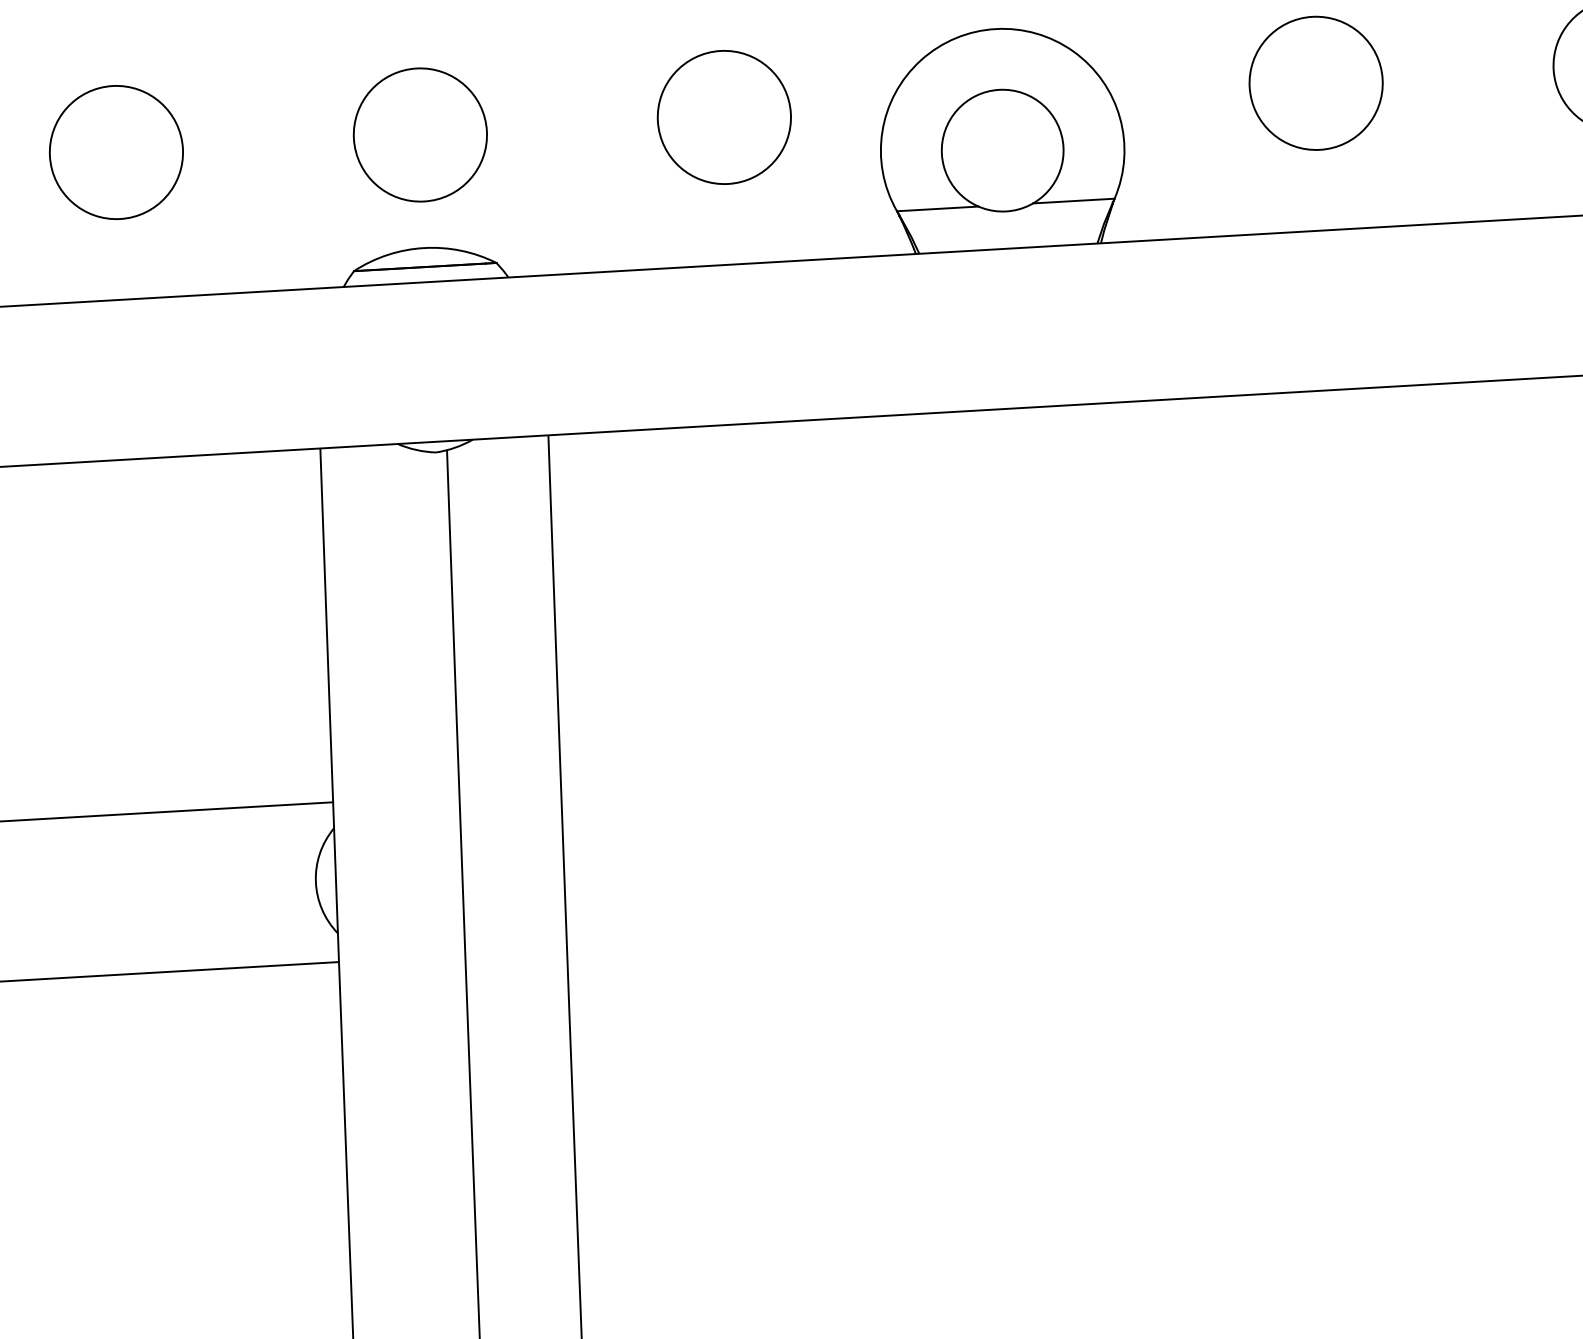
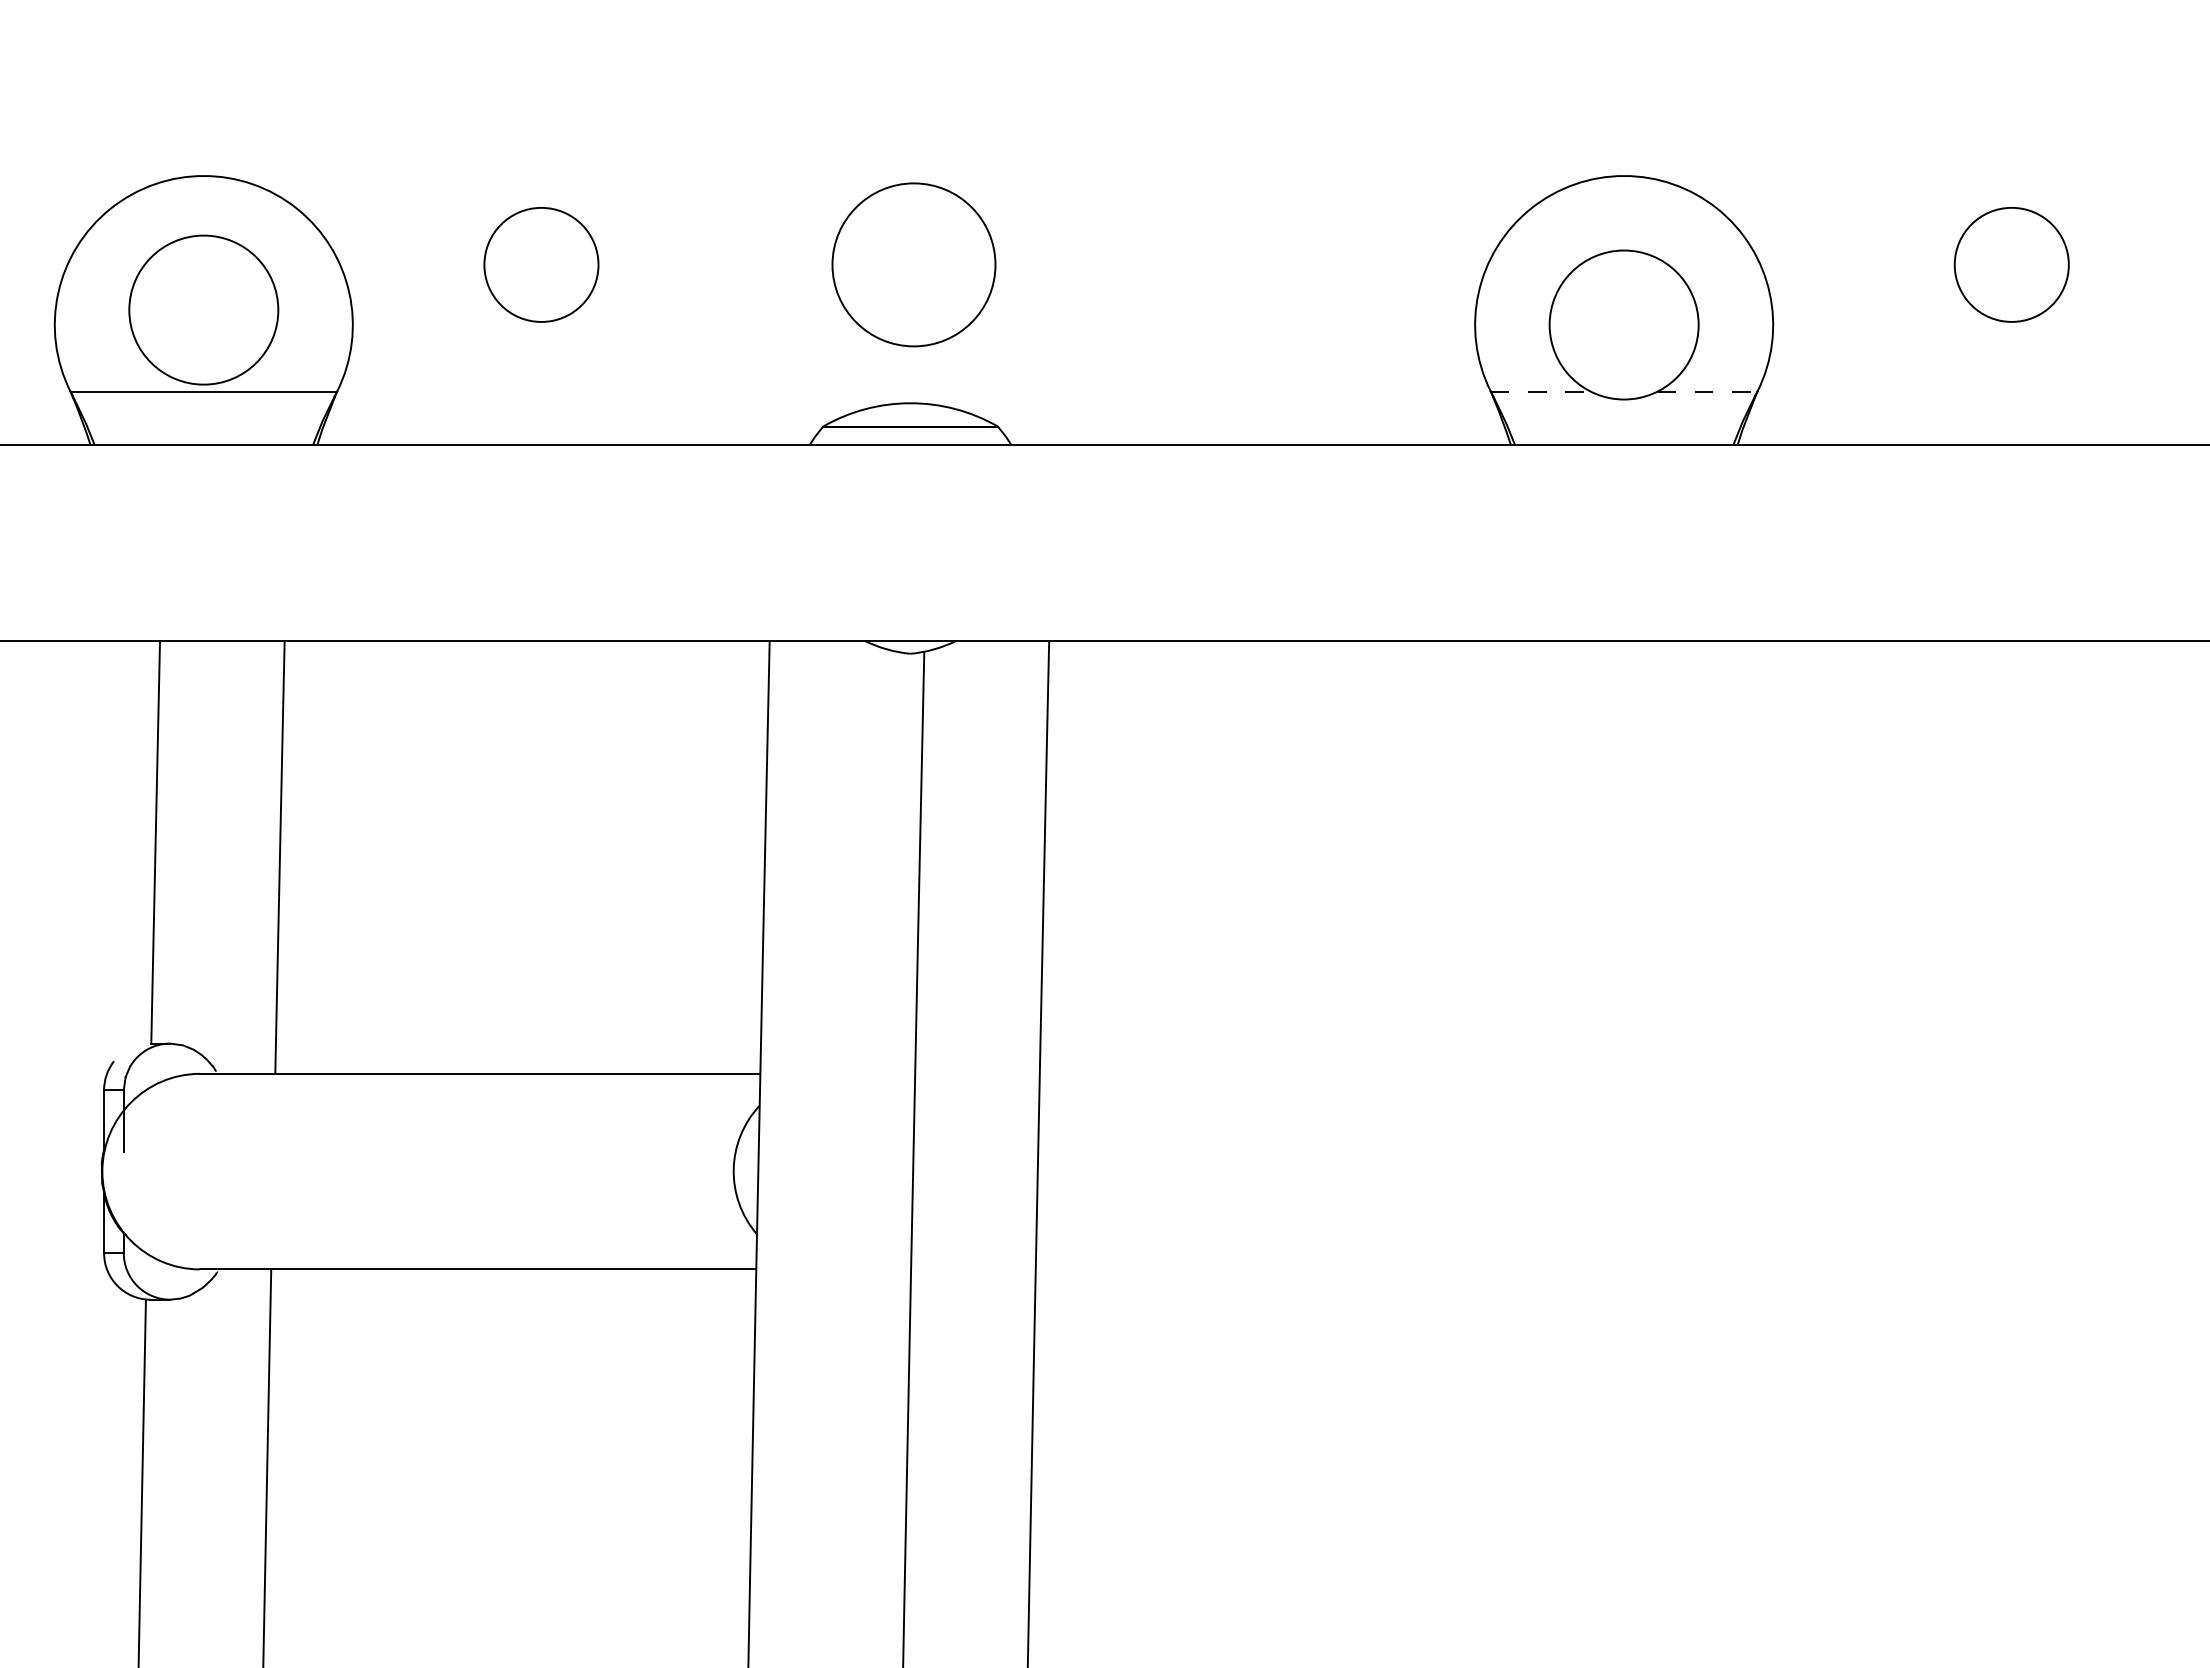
circle: (1315, 83) -> (2011, 264), size x0.7
circle: (724, 117) -> (1286, 264), removed
circle: (116, 152) -> (541, 264), size x0.7
line: (1073, 200) -> (1707, 391), solid -> dashed
line: (937, 208) -> (1540, 391), solid -> dashed

